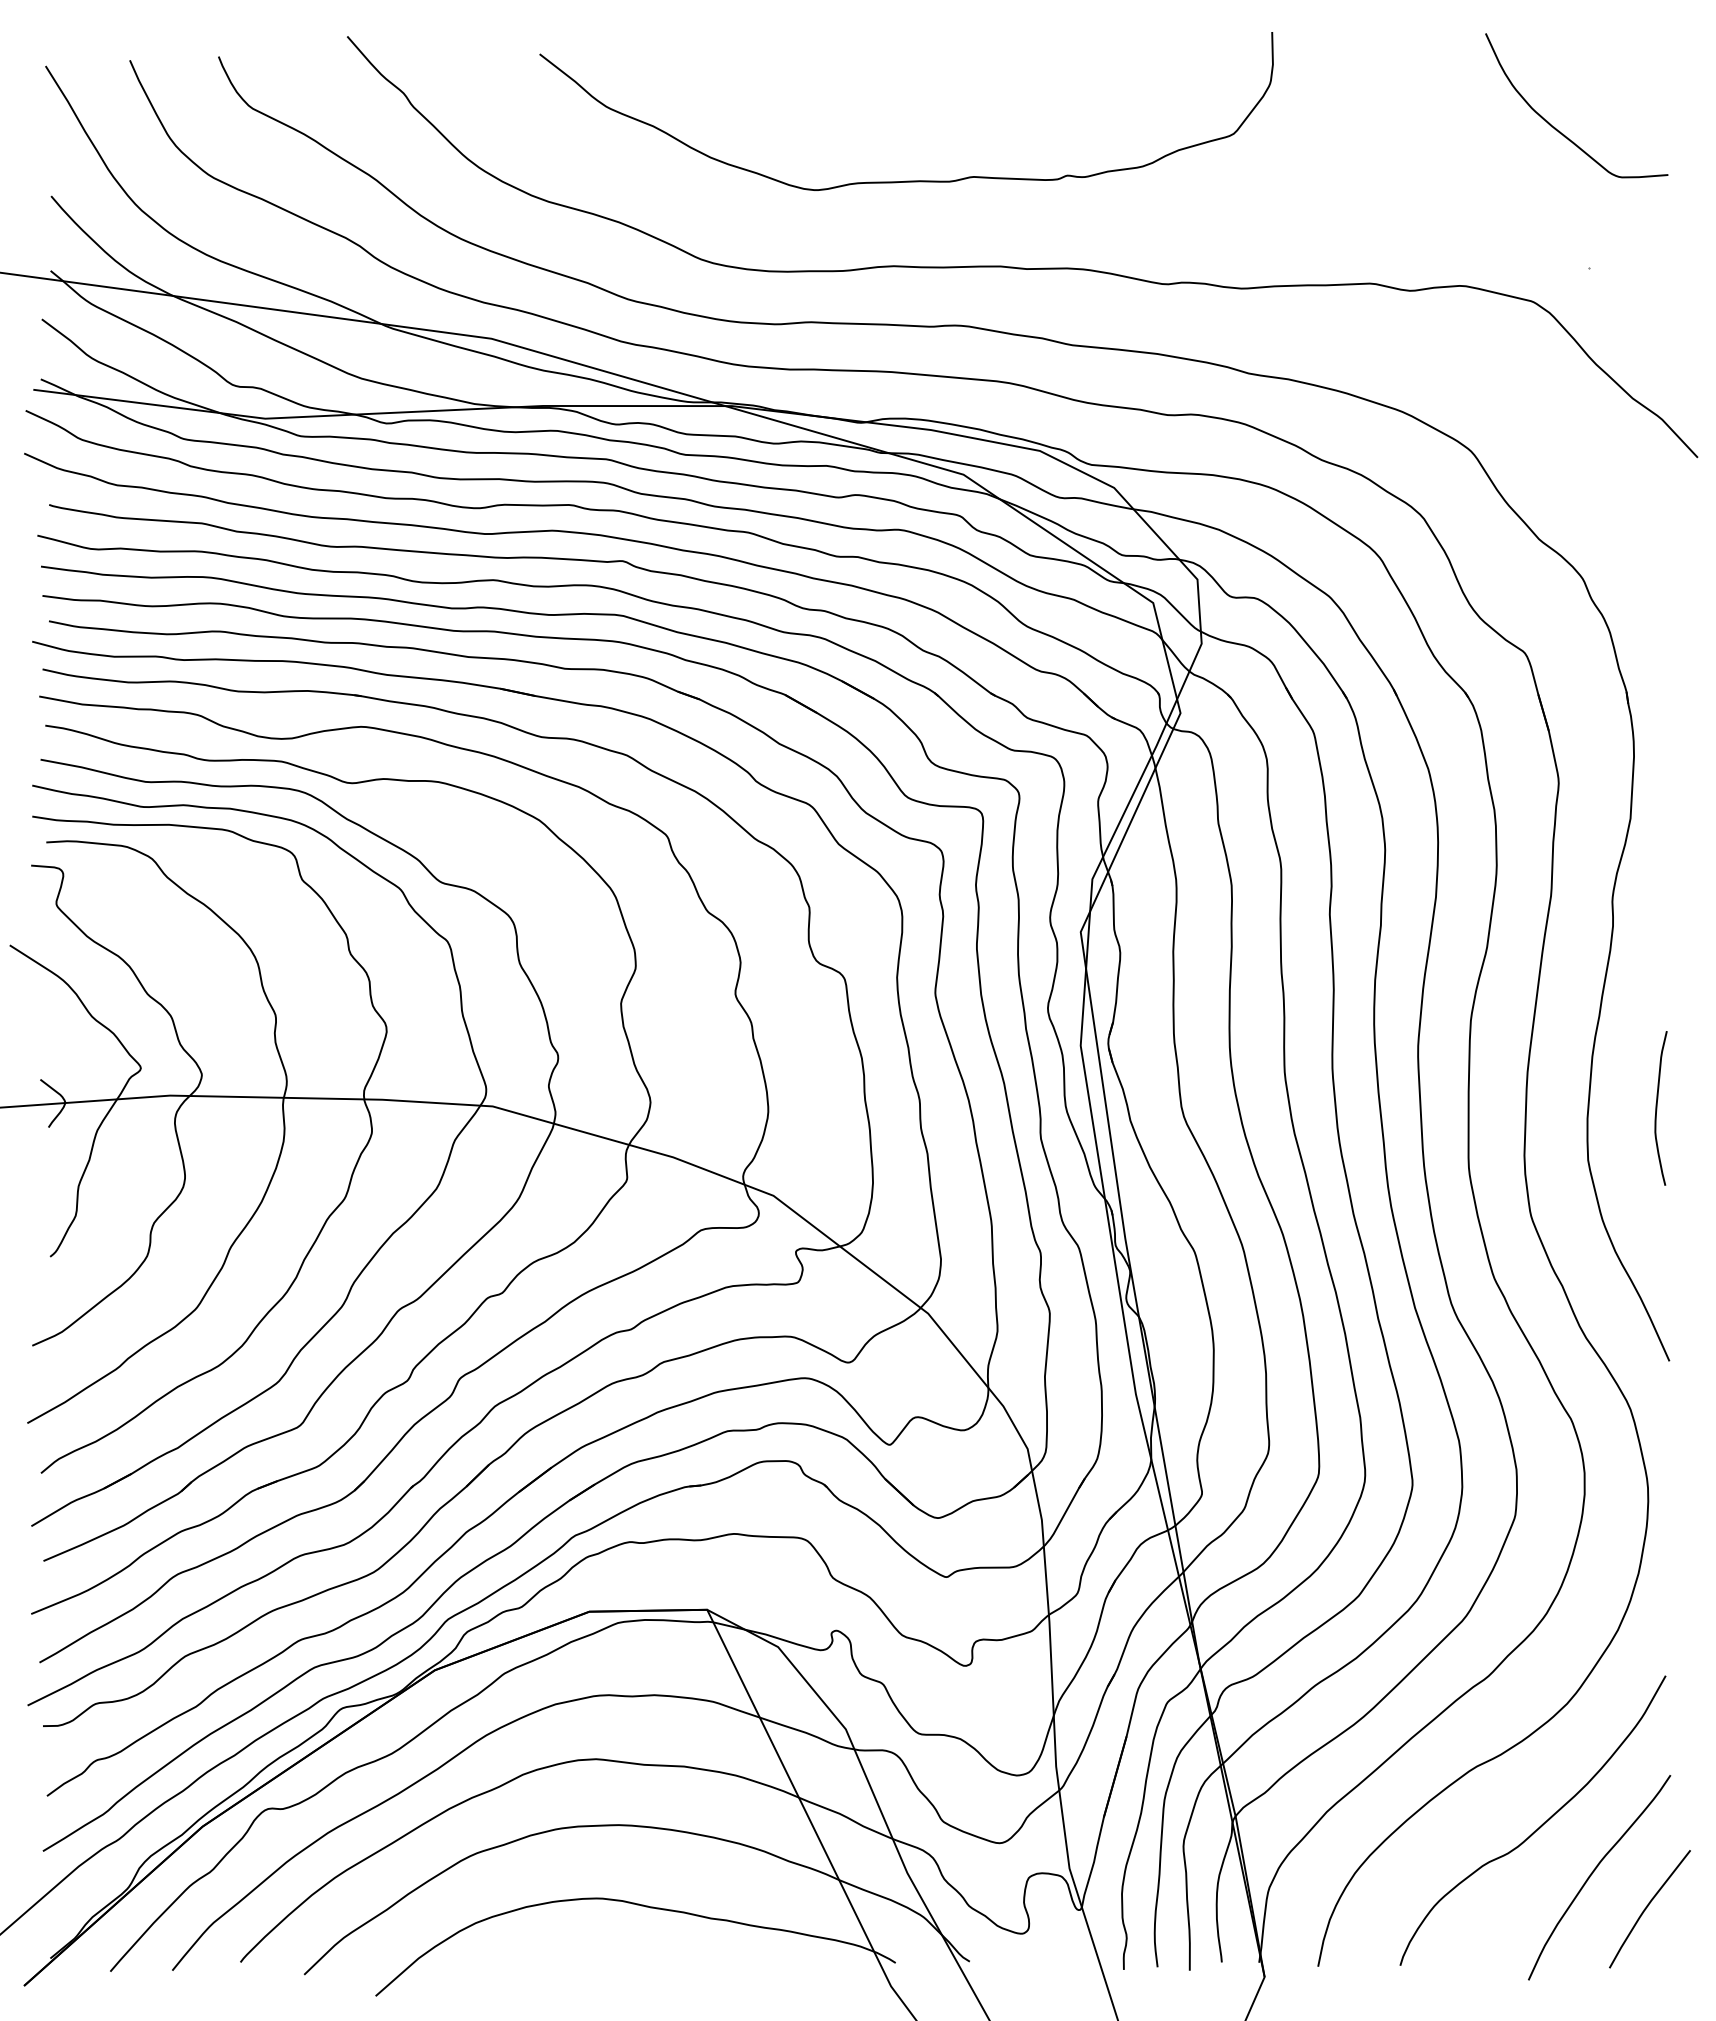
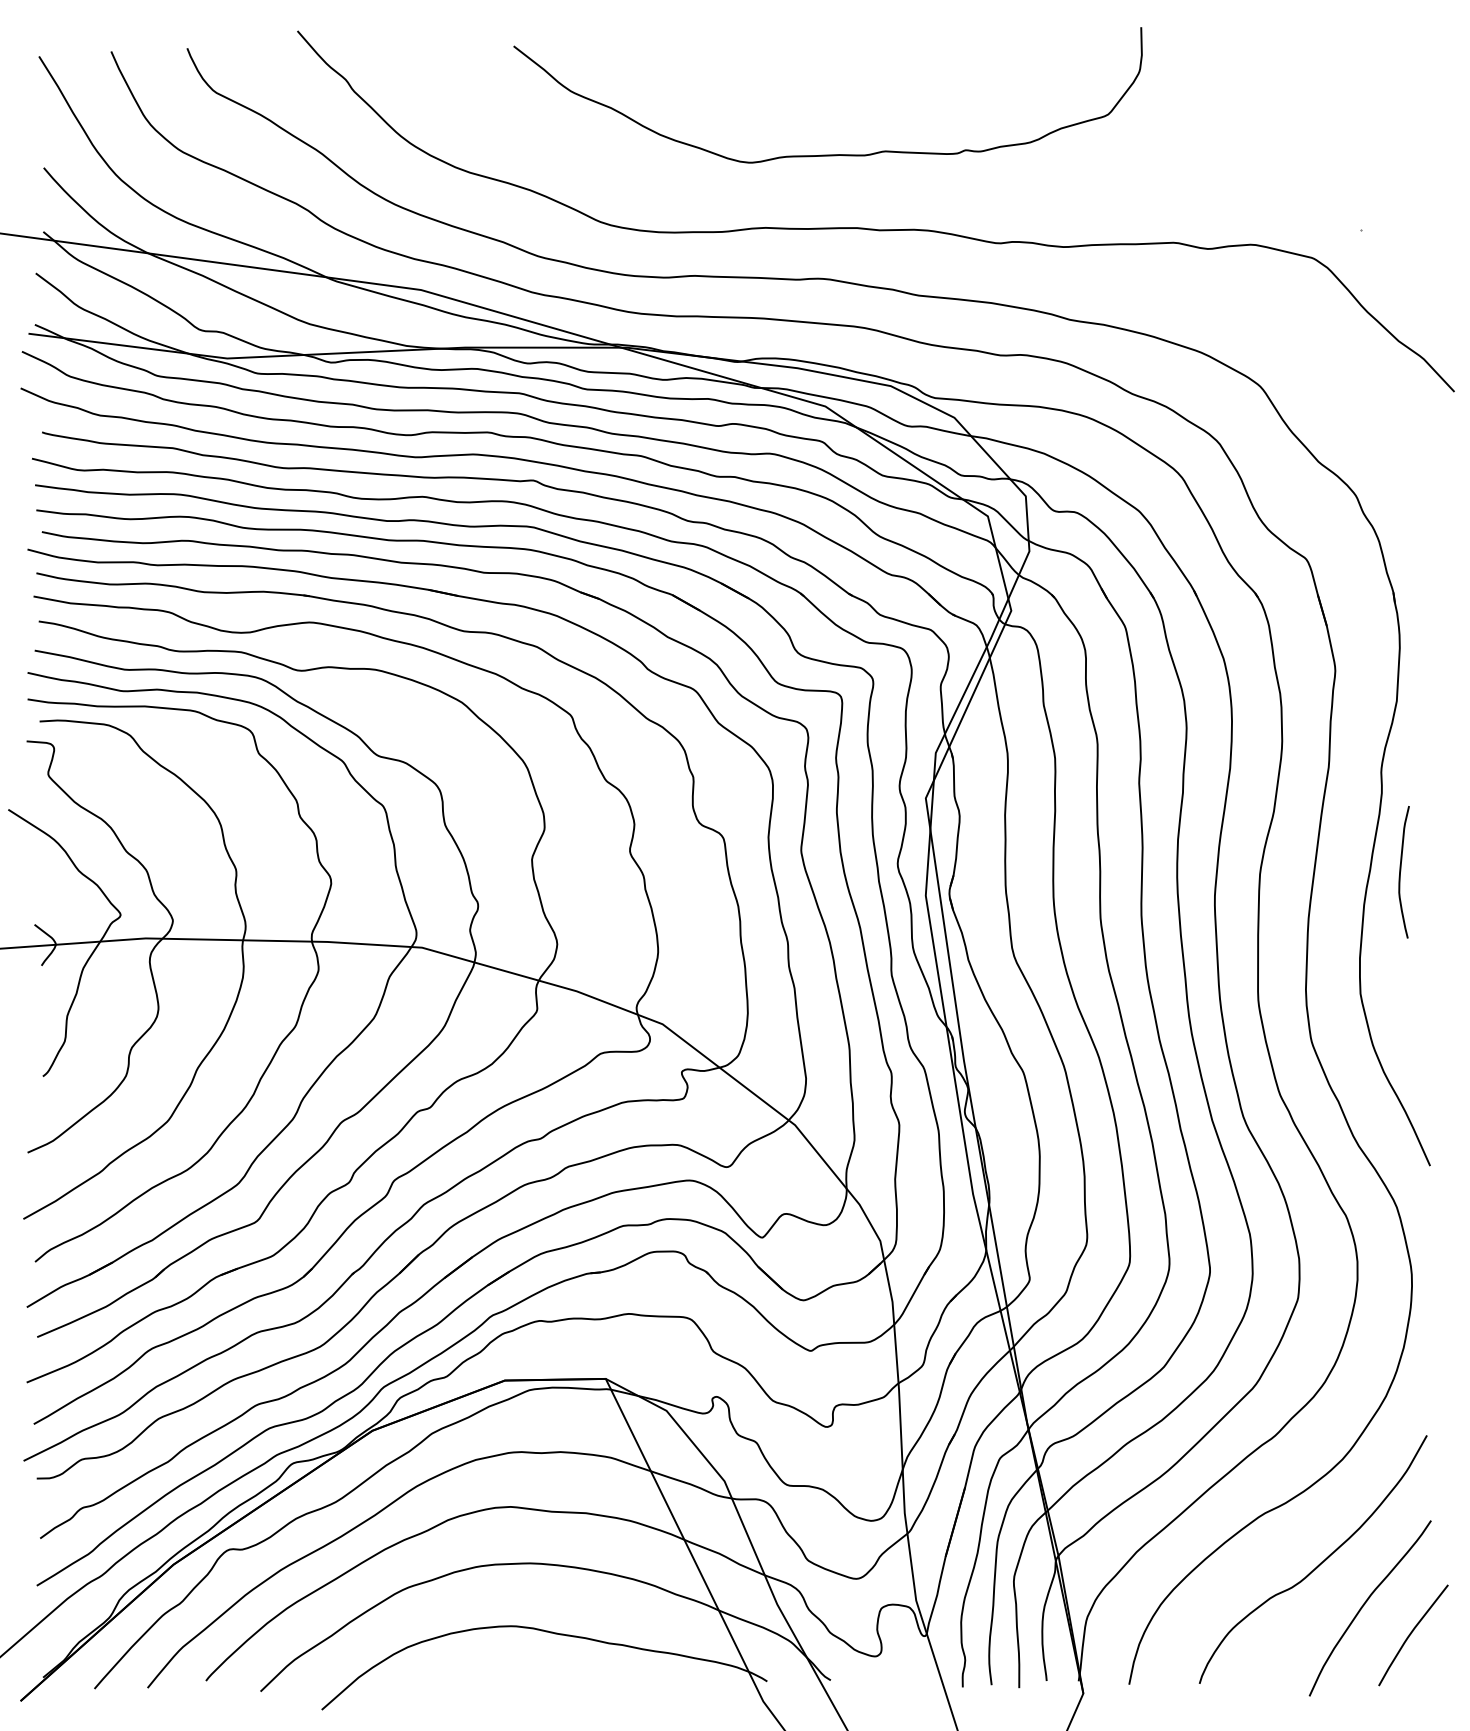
curve: (1559, 130) -> (1335, 111), removed
curve: (906, 180) -> (827, 154), moved
curve: (1657, 1108) -> (1401, 872), moved

